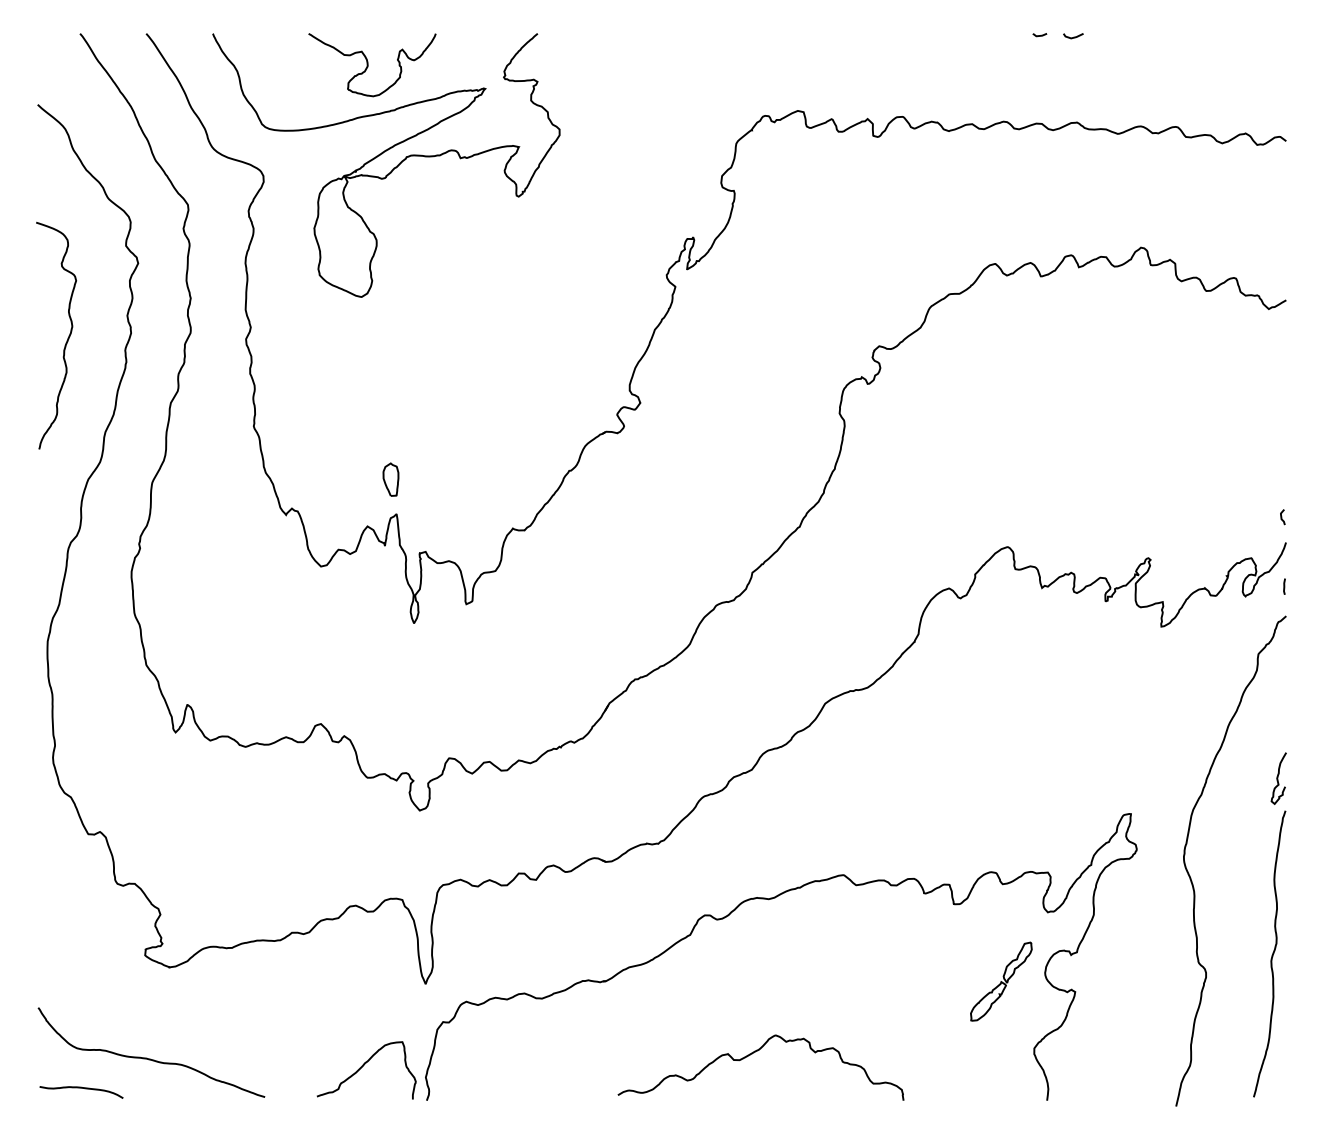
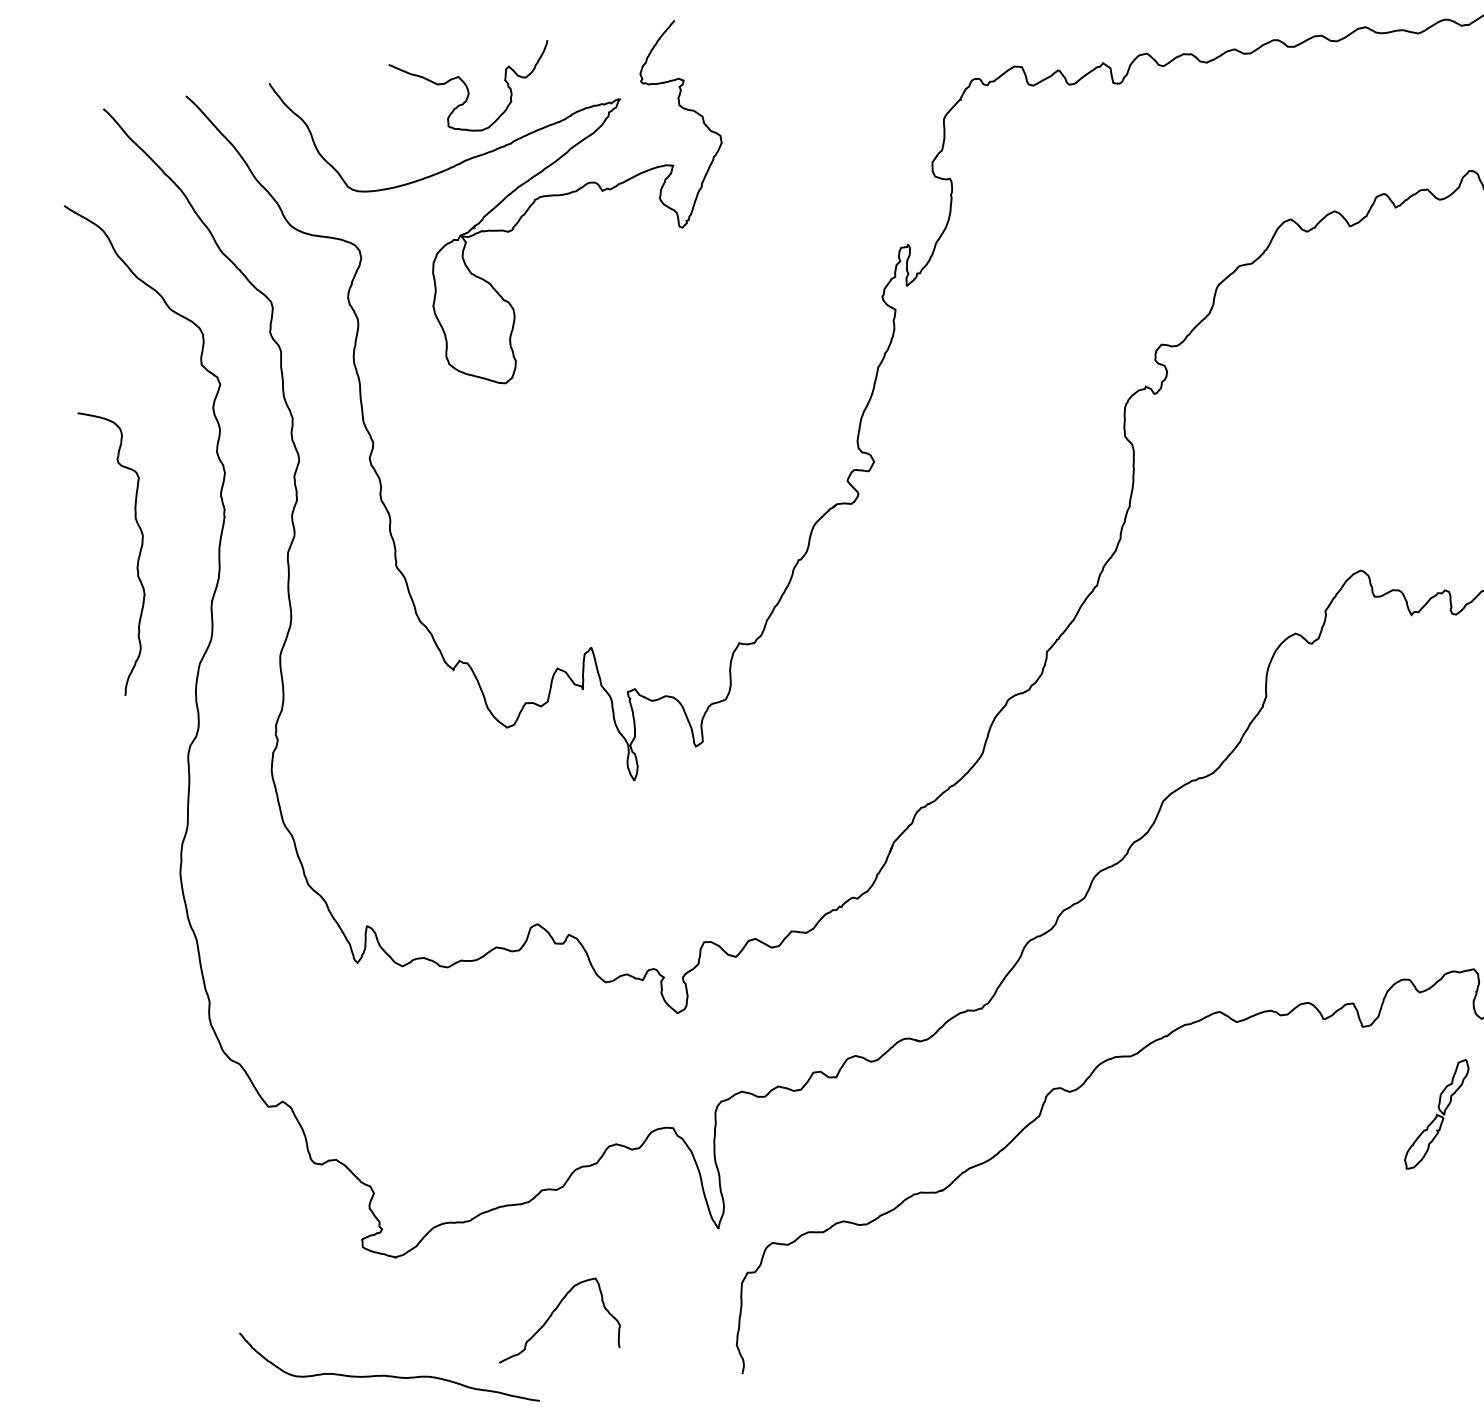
curve: (66, 340) -> (138, 554), moved
part: (390, 479) -> (577, 605), removed
curve: (752, 1054) -> (1140, 1253), removed
curve: (363, 1066) -> (551, 1316), moved

